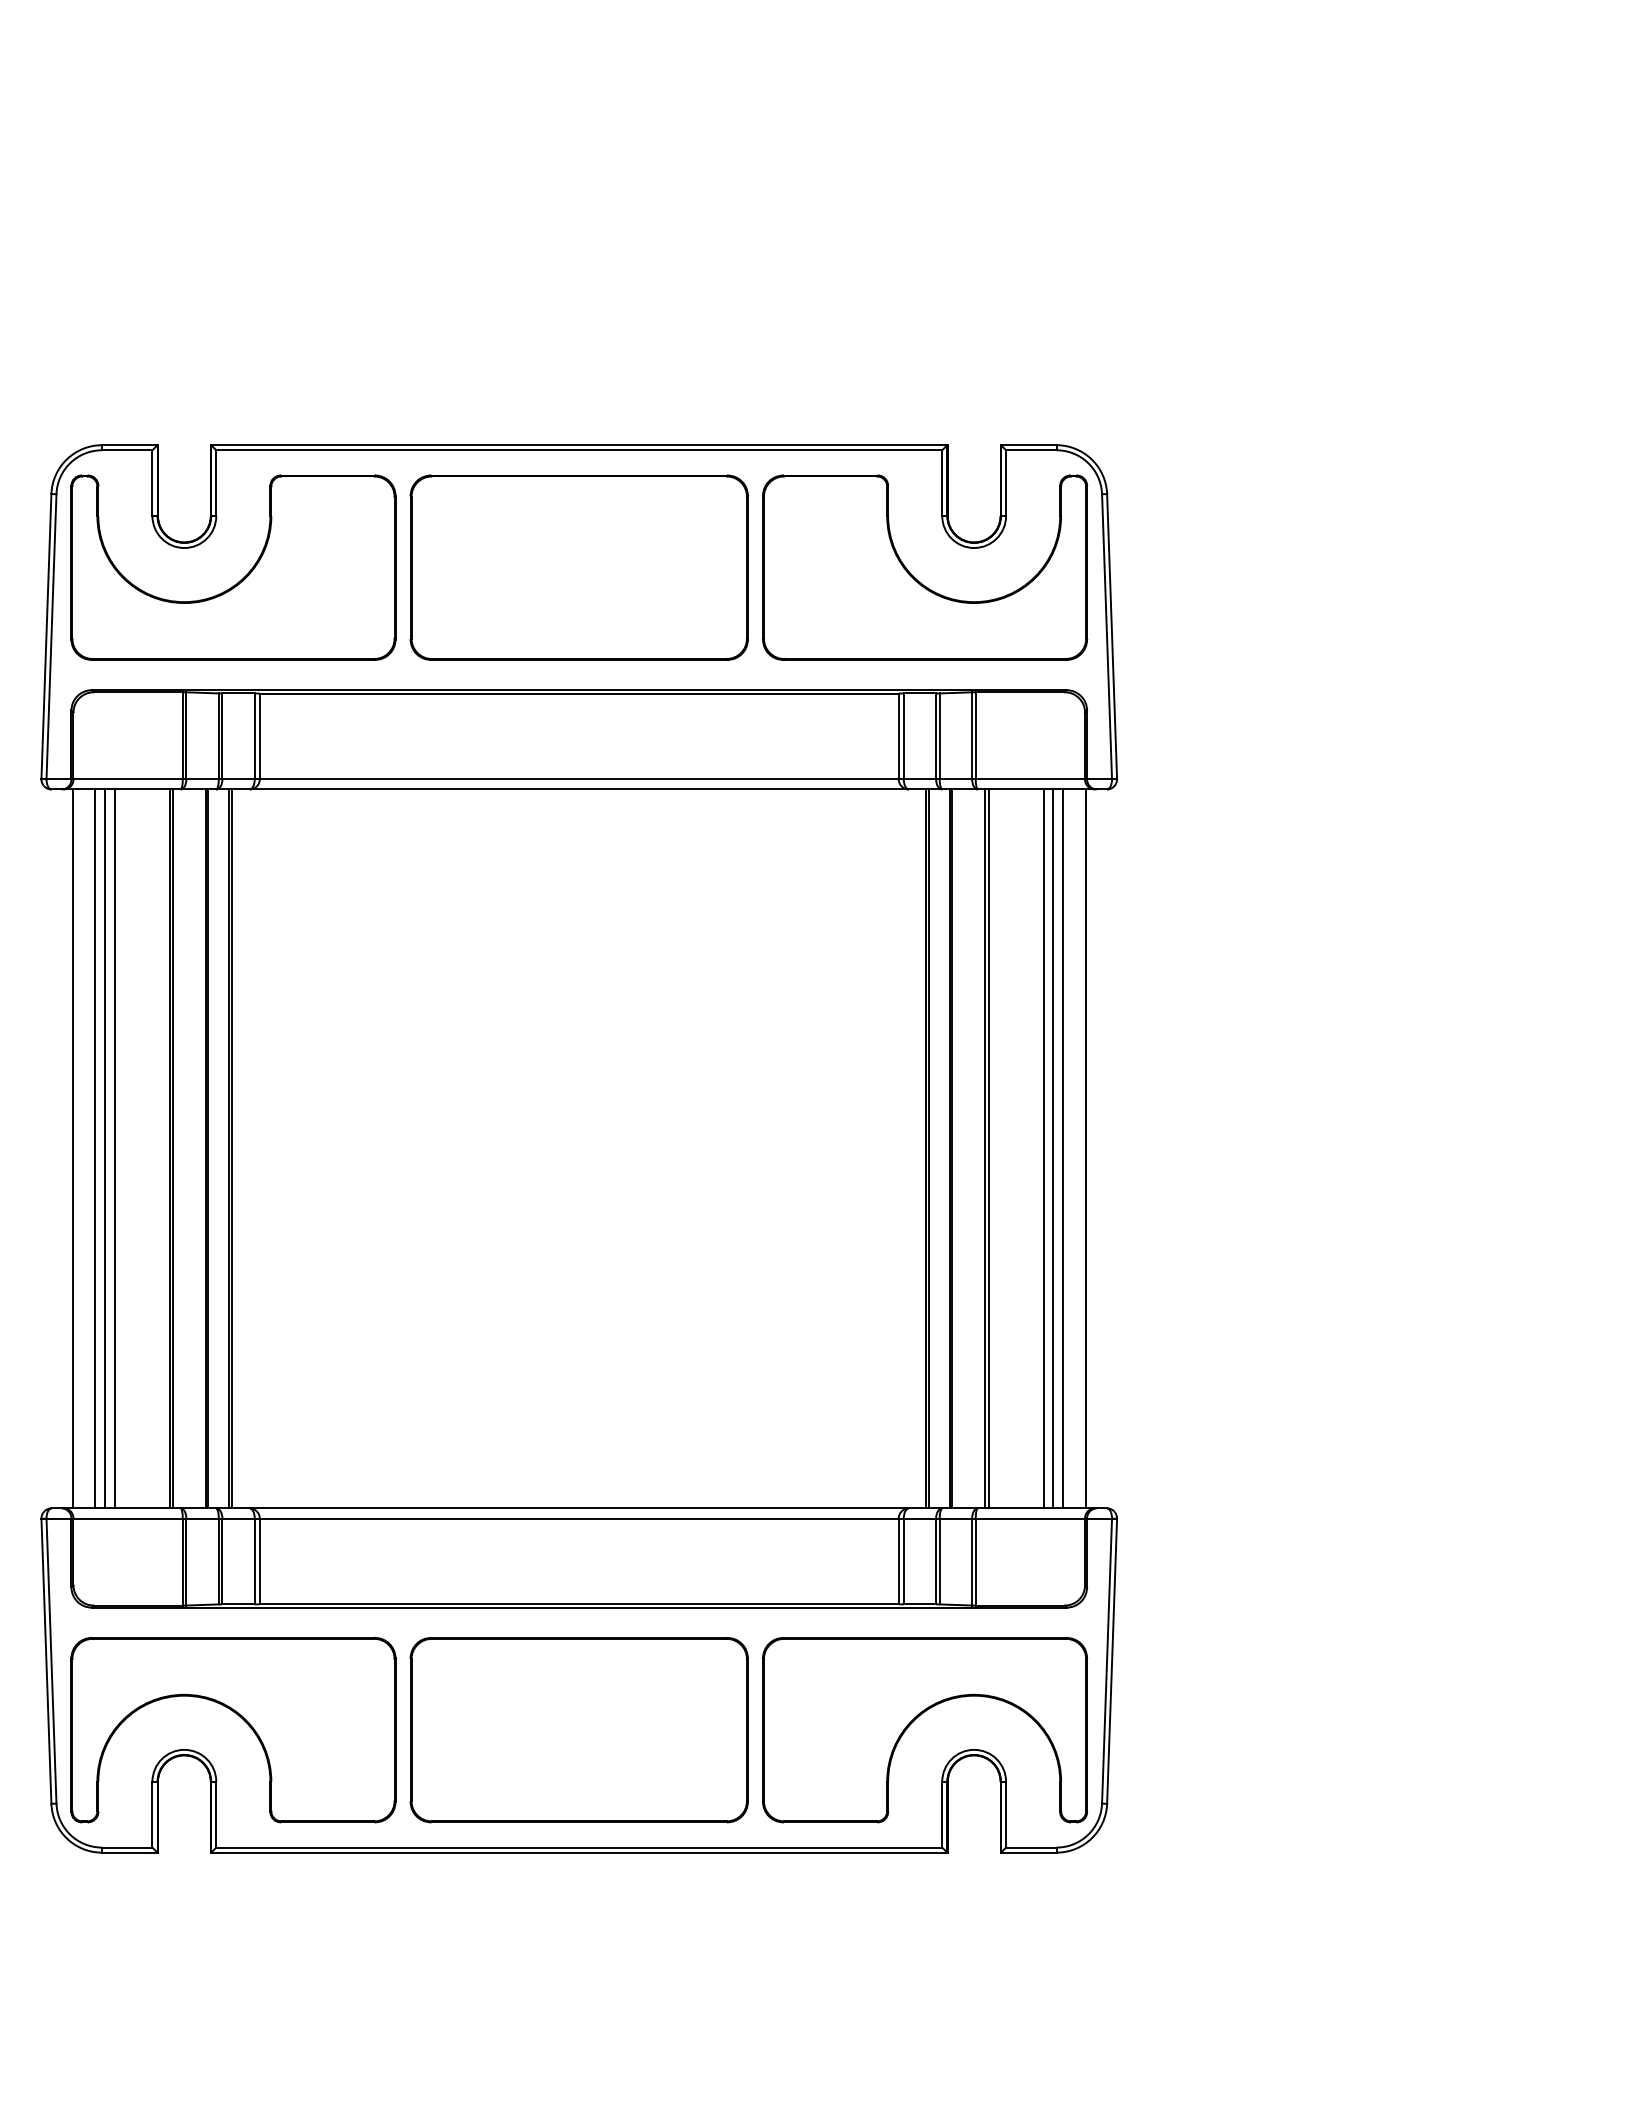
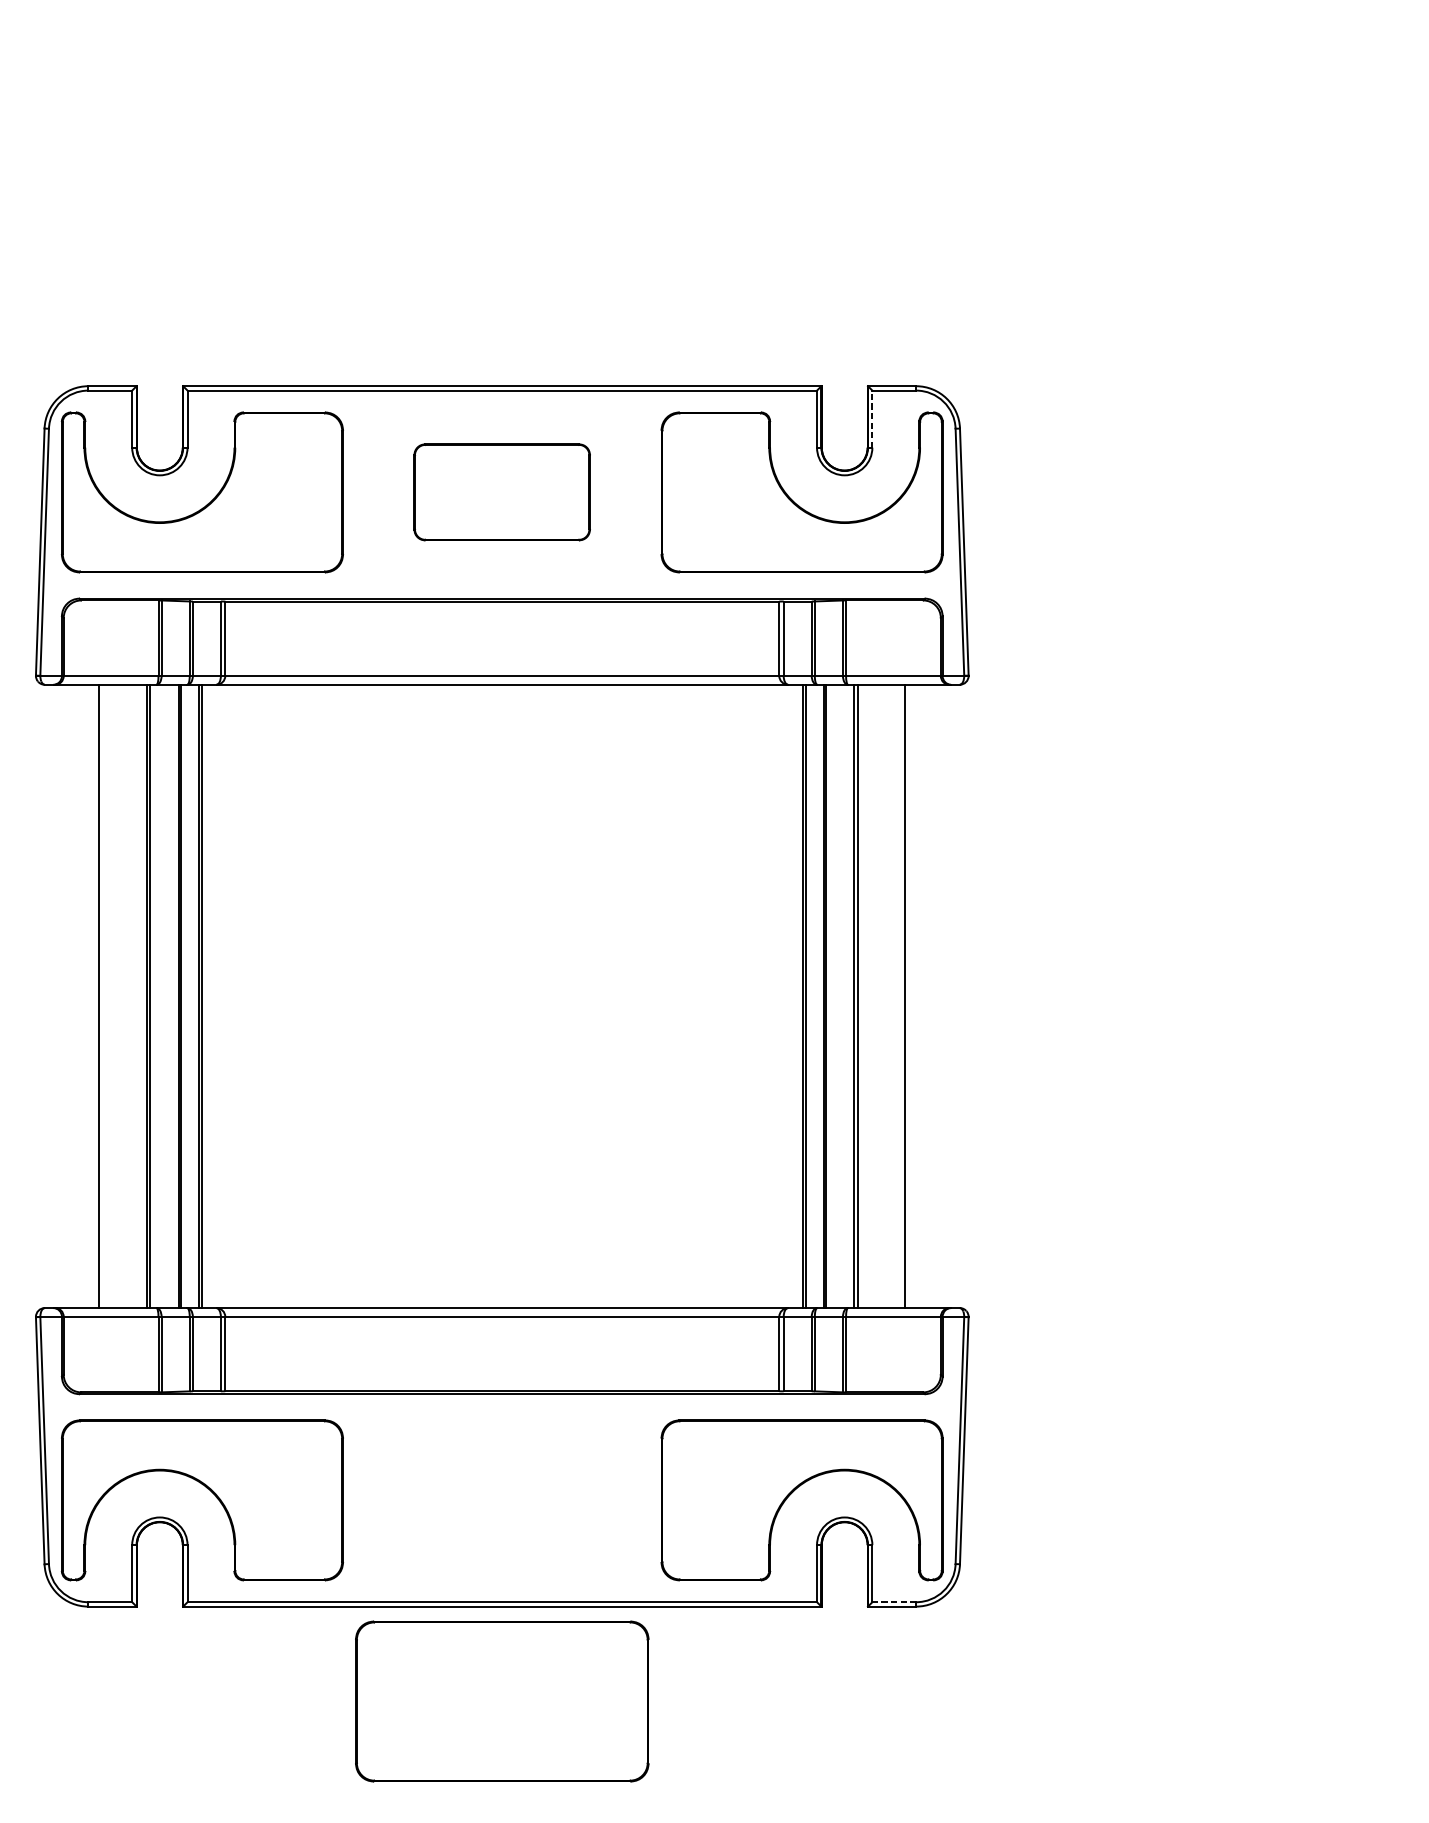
line: (1006, 483) -> (872, 419), solid -> dashed
part: (578, 567) -> (501, 492), size x0.6
line: (73, 1148) -> (63, 996), removed
line: (95, 1148) -> (82, 996), removed
line: (105, 1148) -> (91, 996), removed
line: (1053, 1148) -> (913, 996), removed
line: (1063, 1148) -> (922, 996), removed
line: (1085, 1148) -> (941, 996), removed
part: (578, 1729) -> (501, 1700), moved
line: (1030, 1847) -> (893, 1602), solid -> dashed

